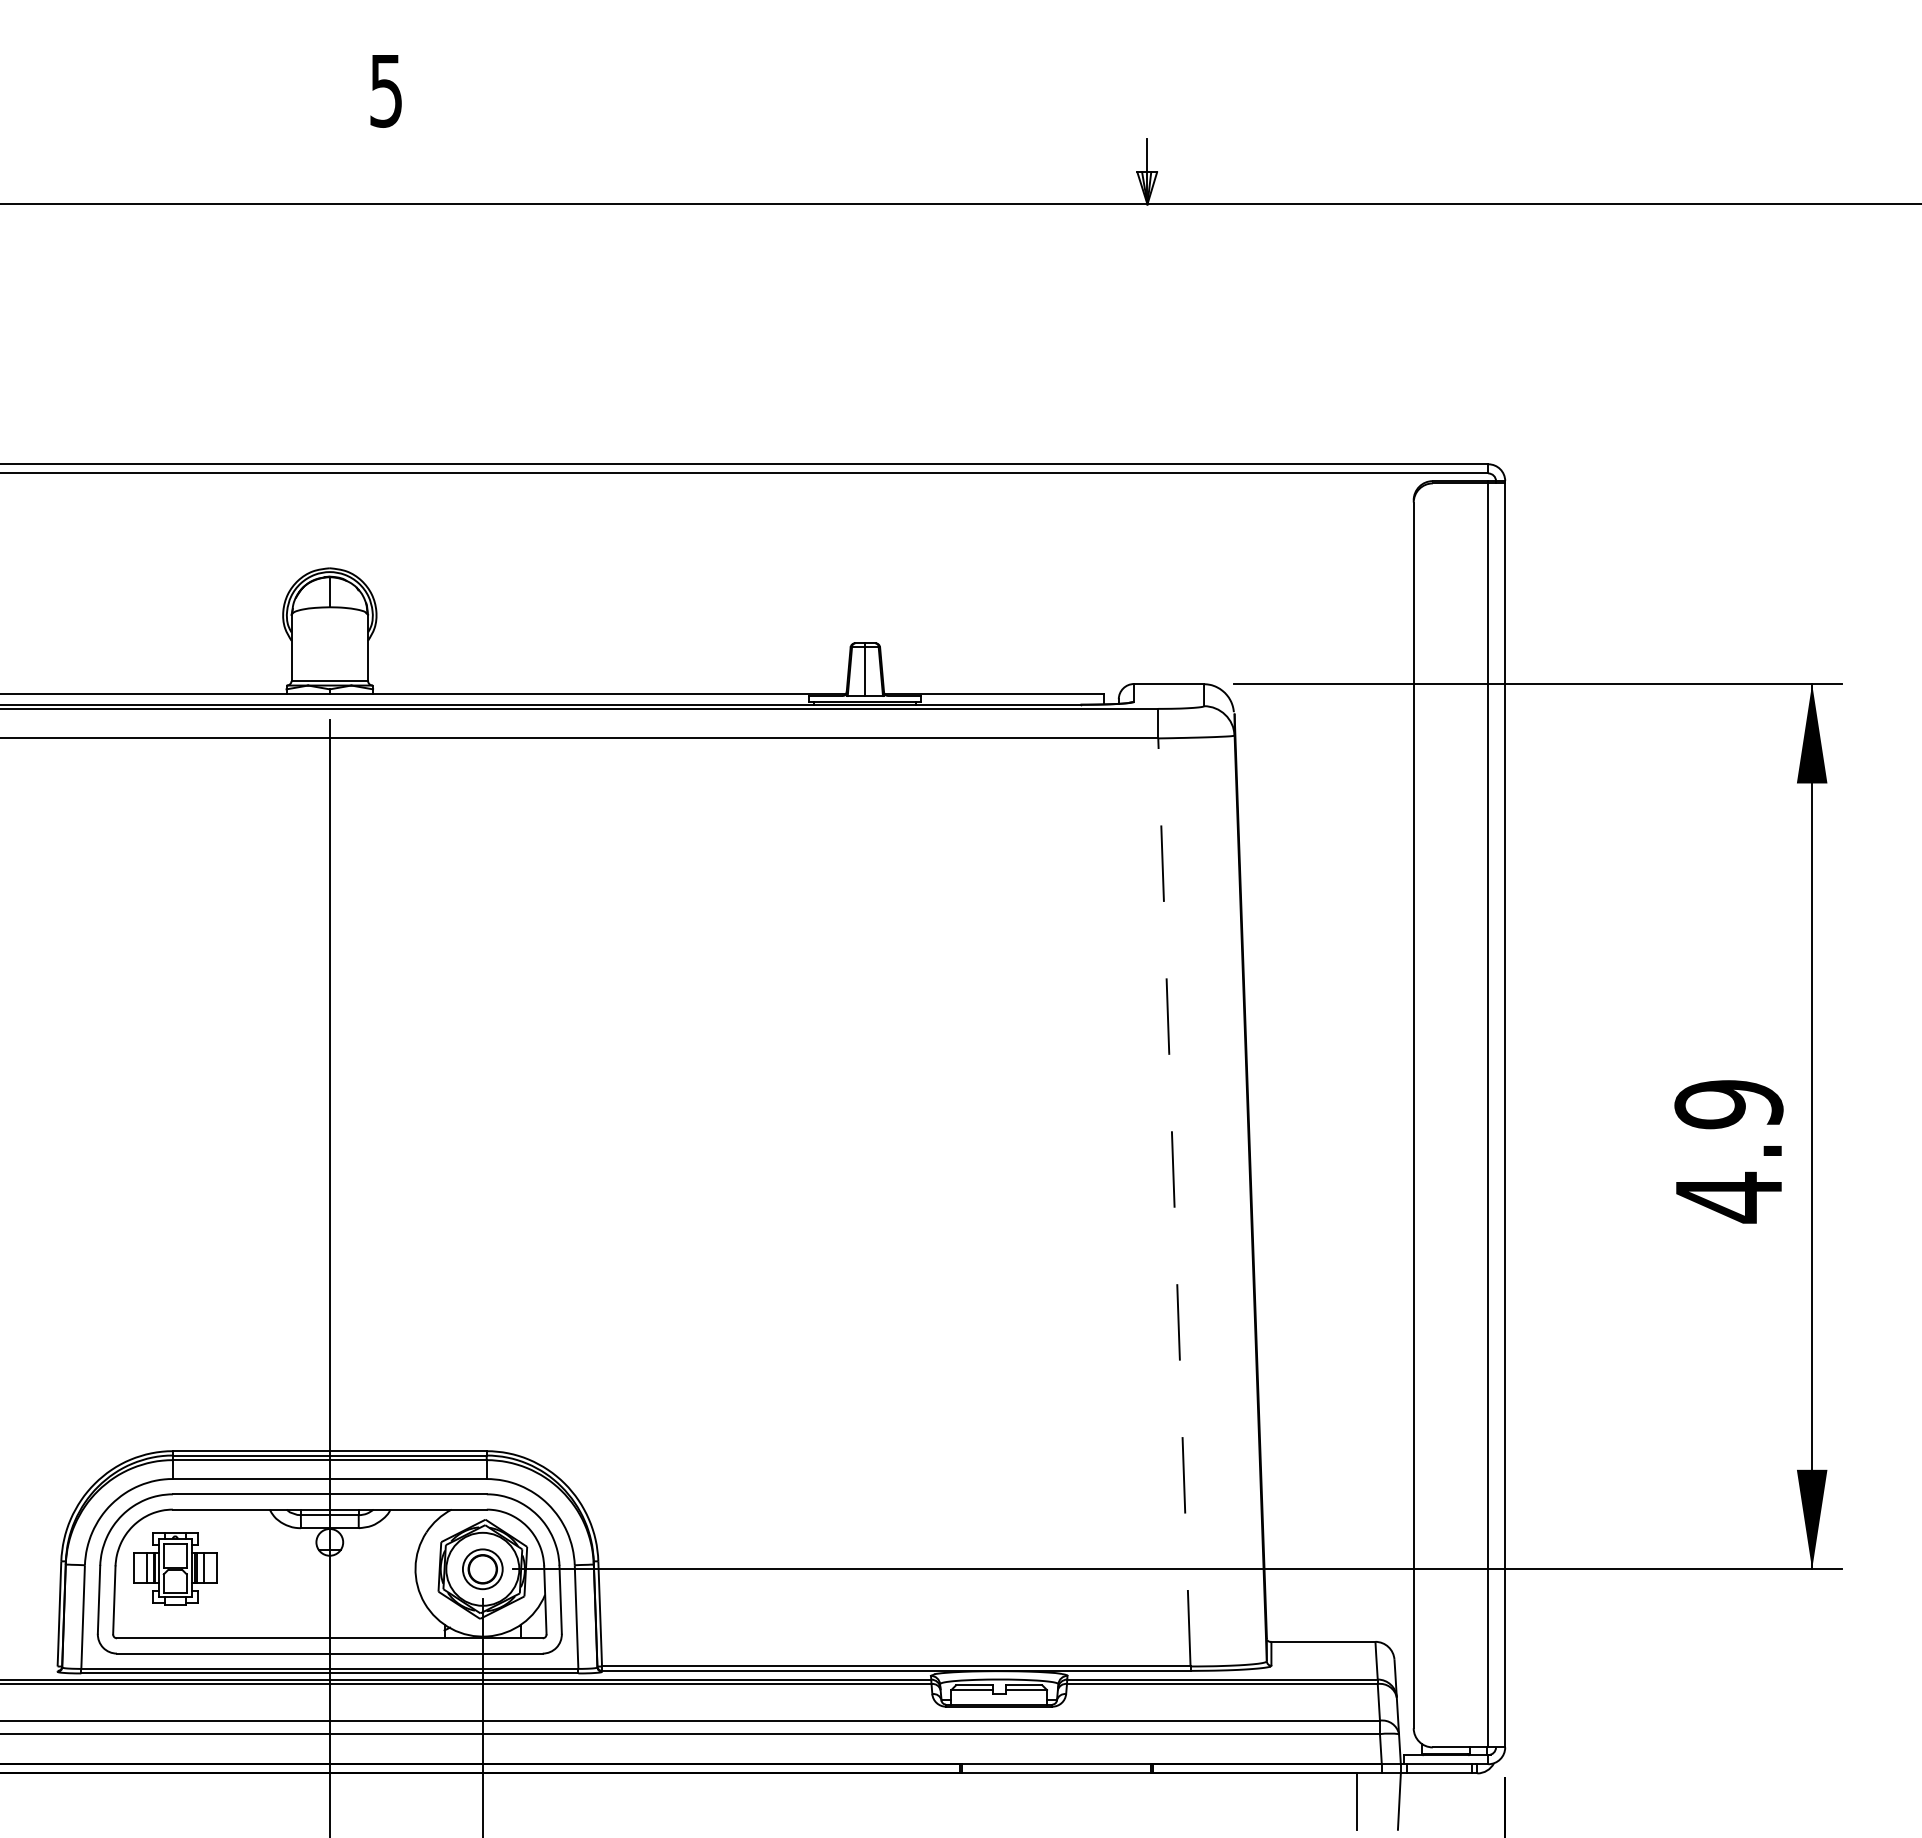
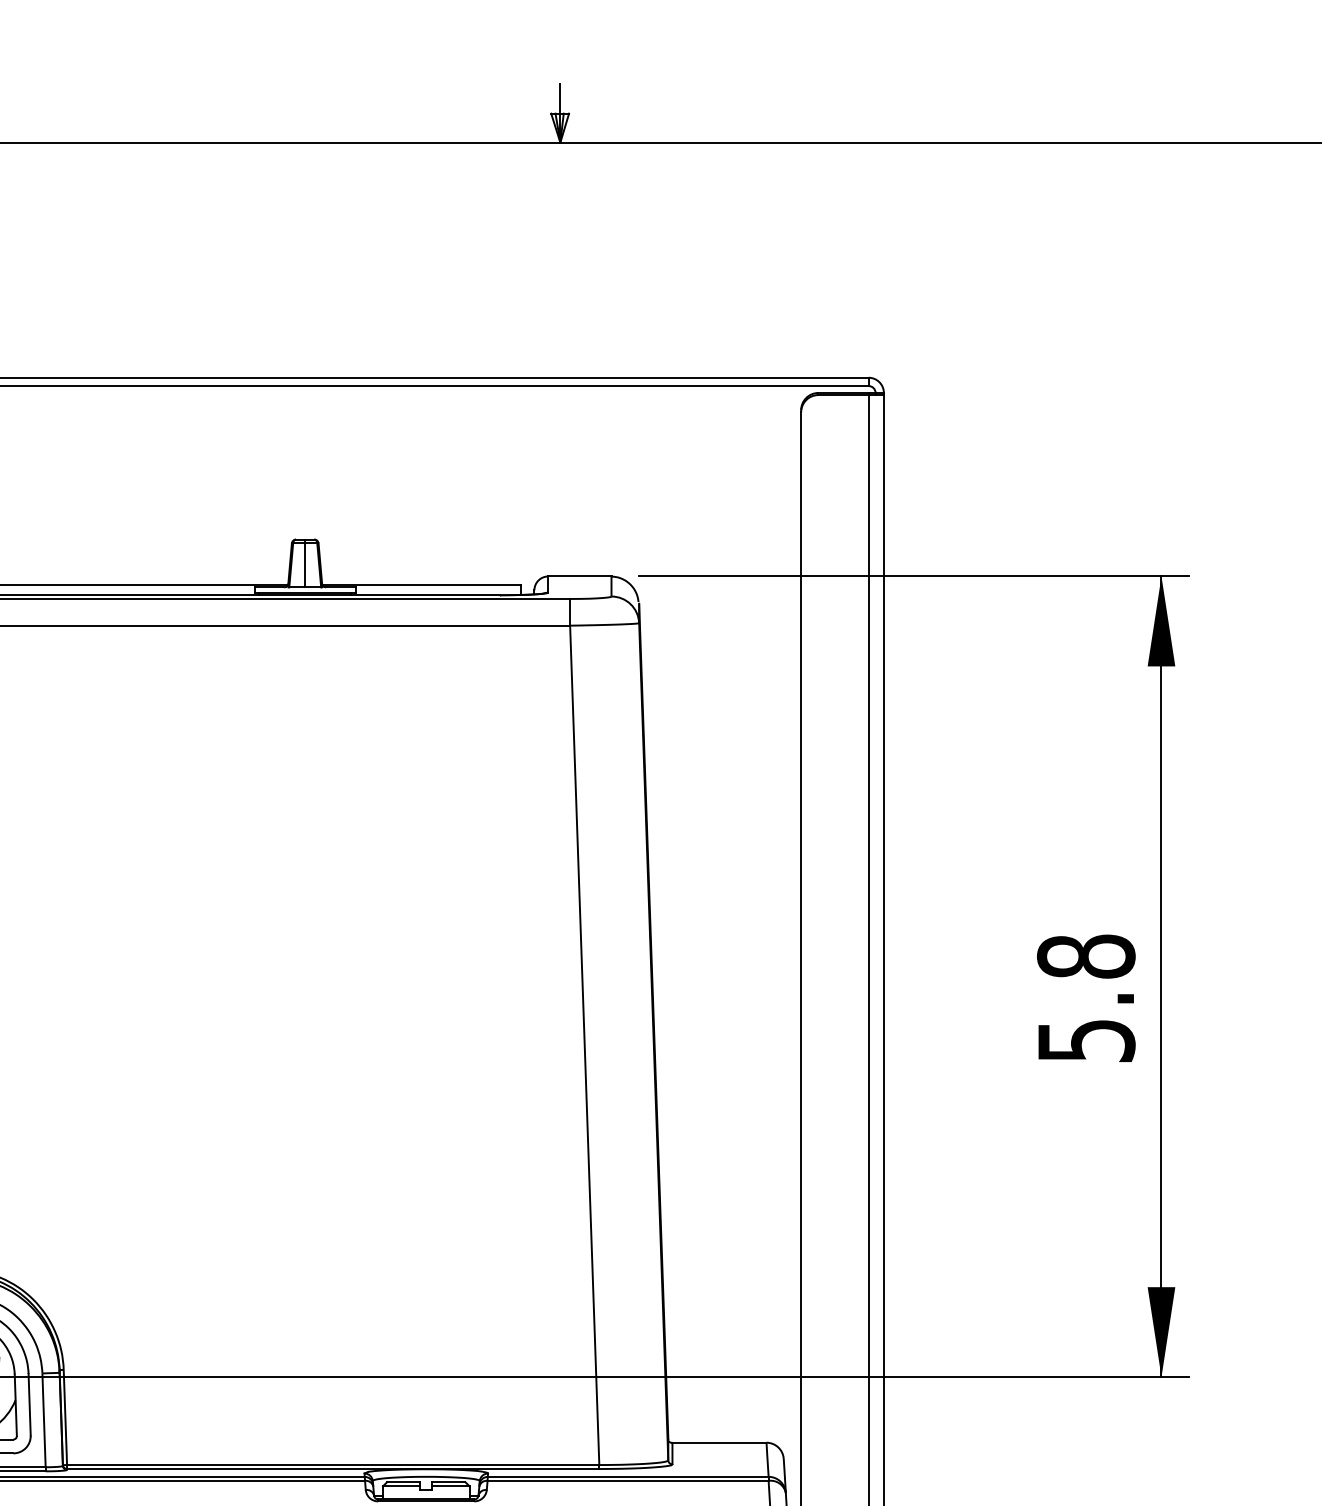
text: (1728, 1151) -> (1085, 999), 4.9 -> 5.8
line: (1174, 1201) -> (584, 1044), dashed -> solid

